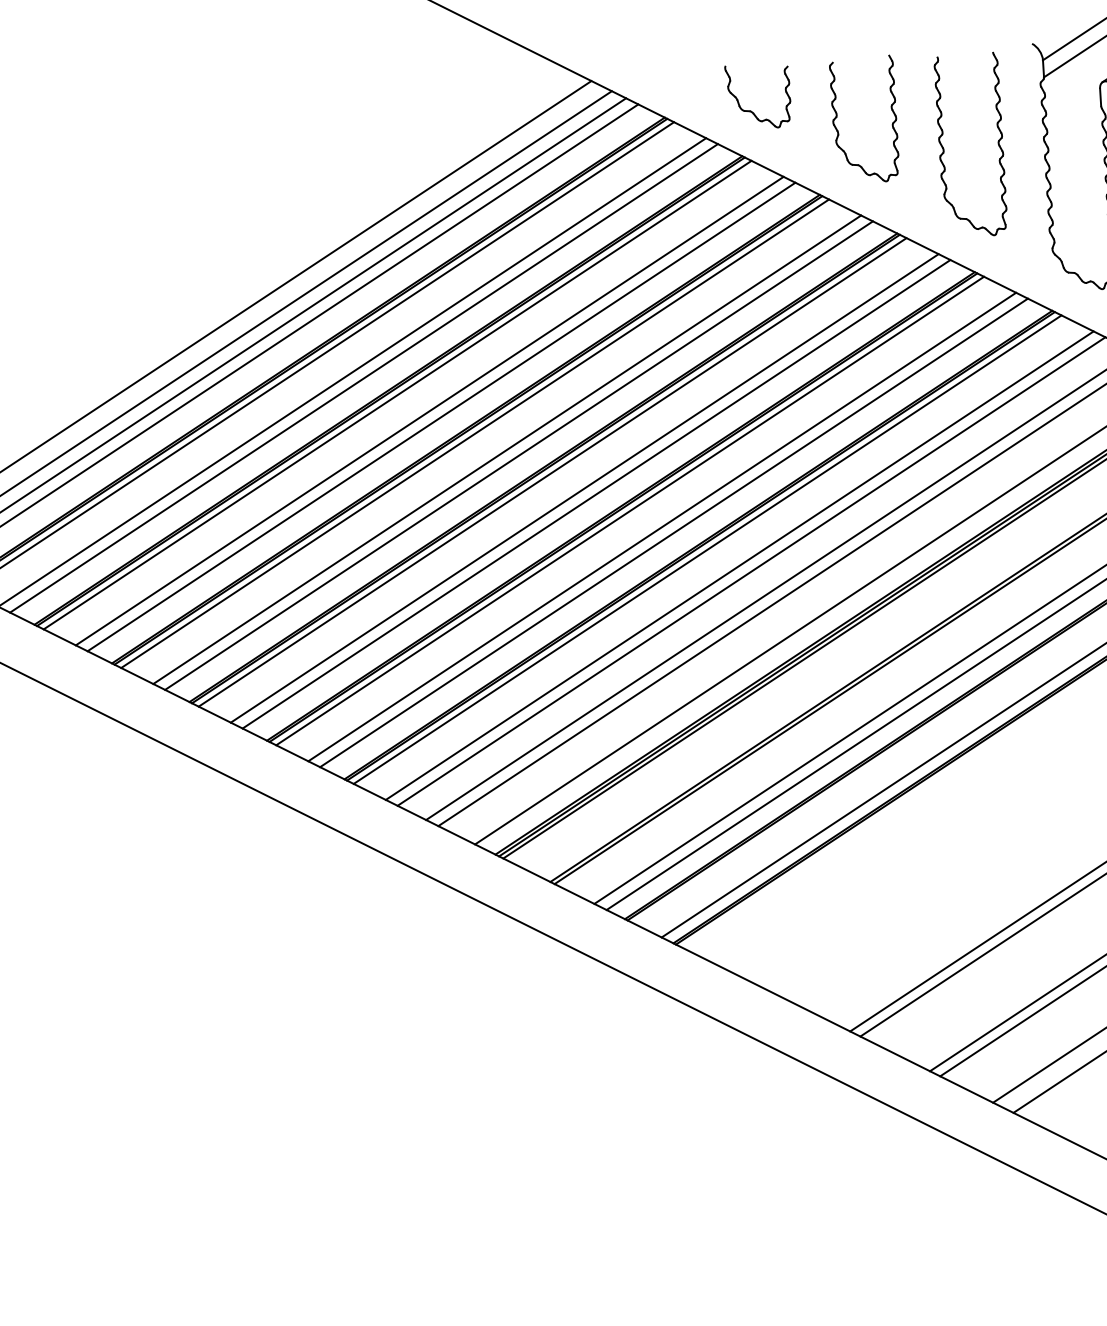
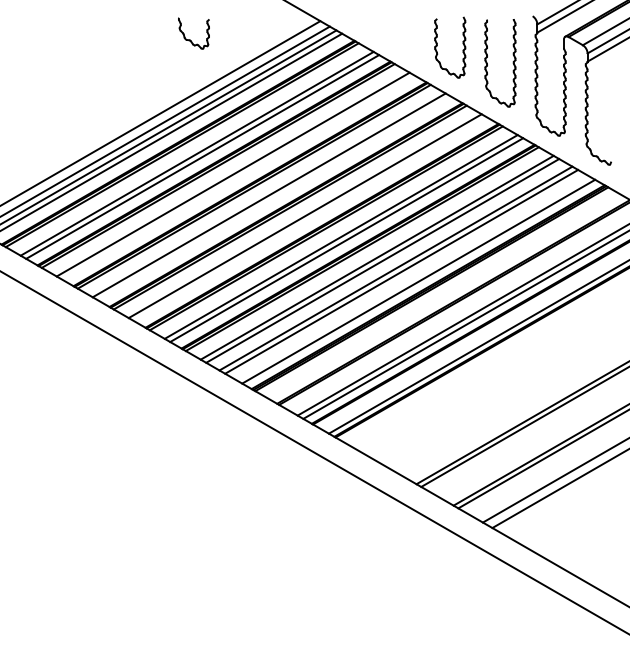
part: (752, 109) -> (190, 39), moved
line: (441, 416) -> (238, 177), removed
line: (518, 455) -> (274, 198), removed
line: (596, 494) -> (310, 219), removed

